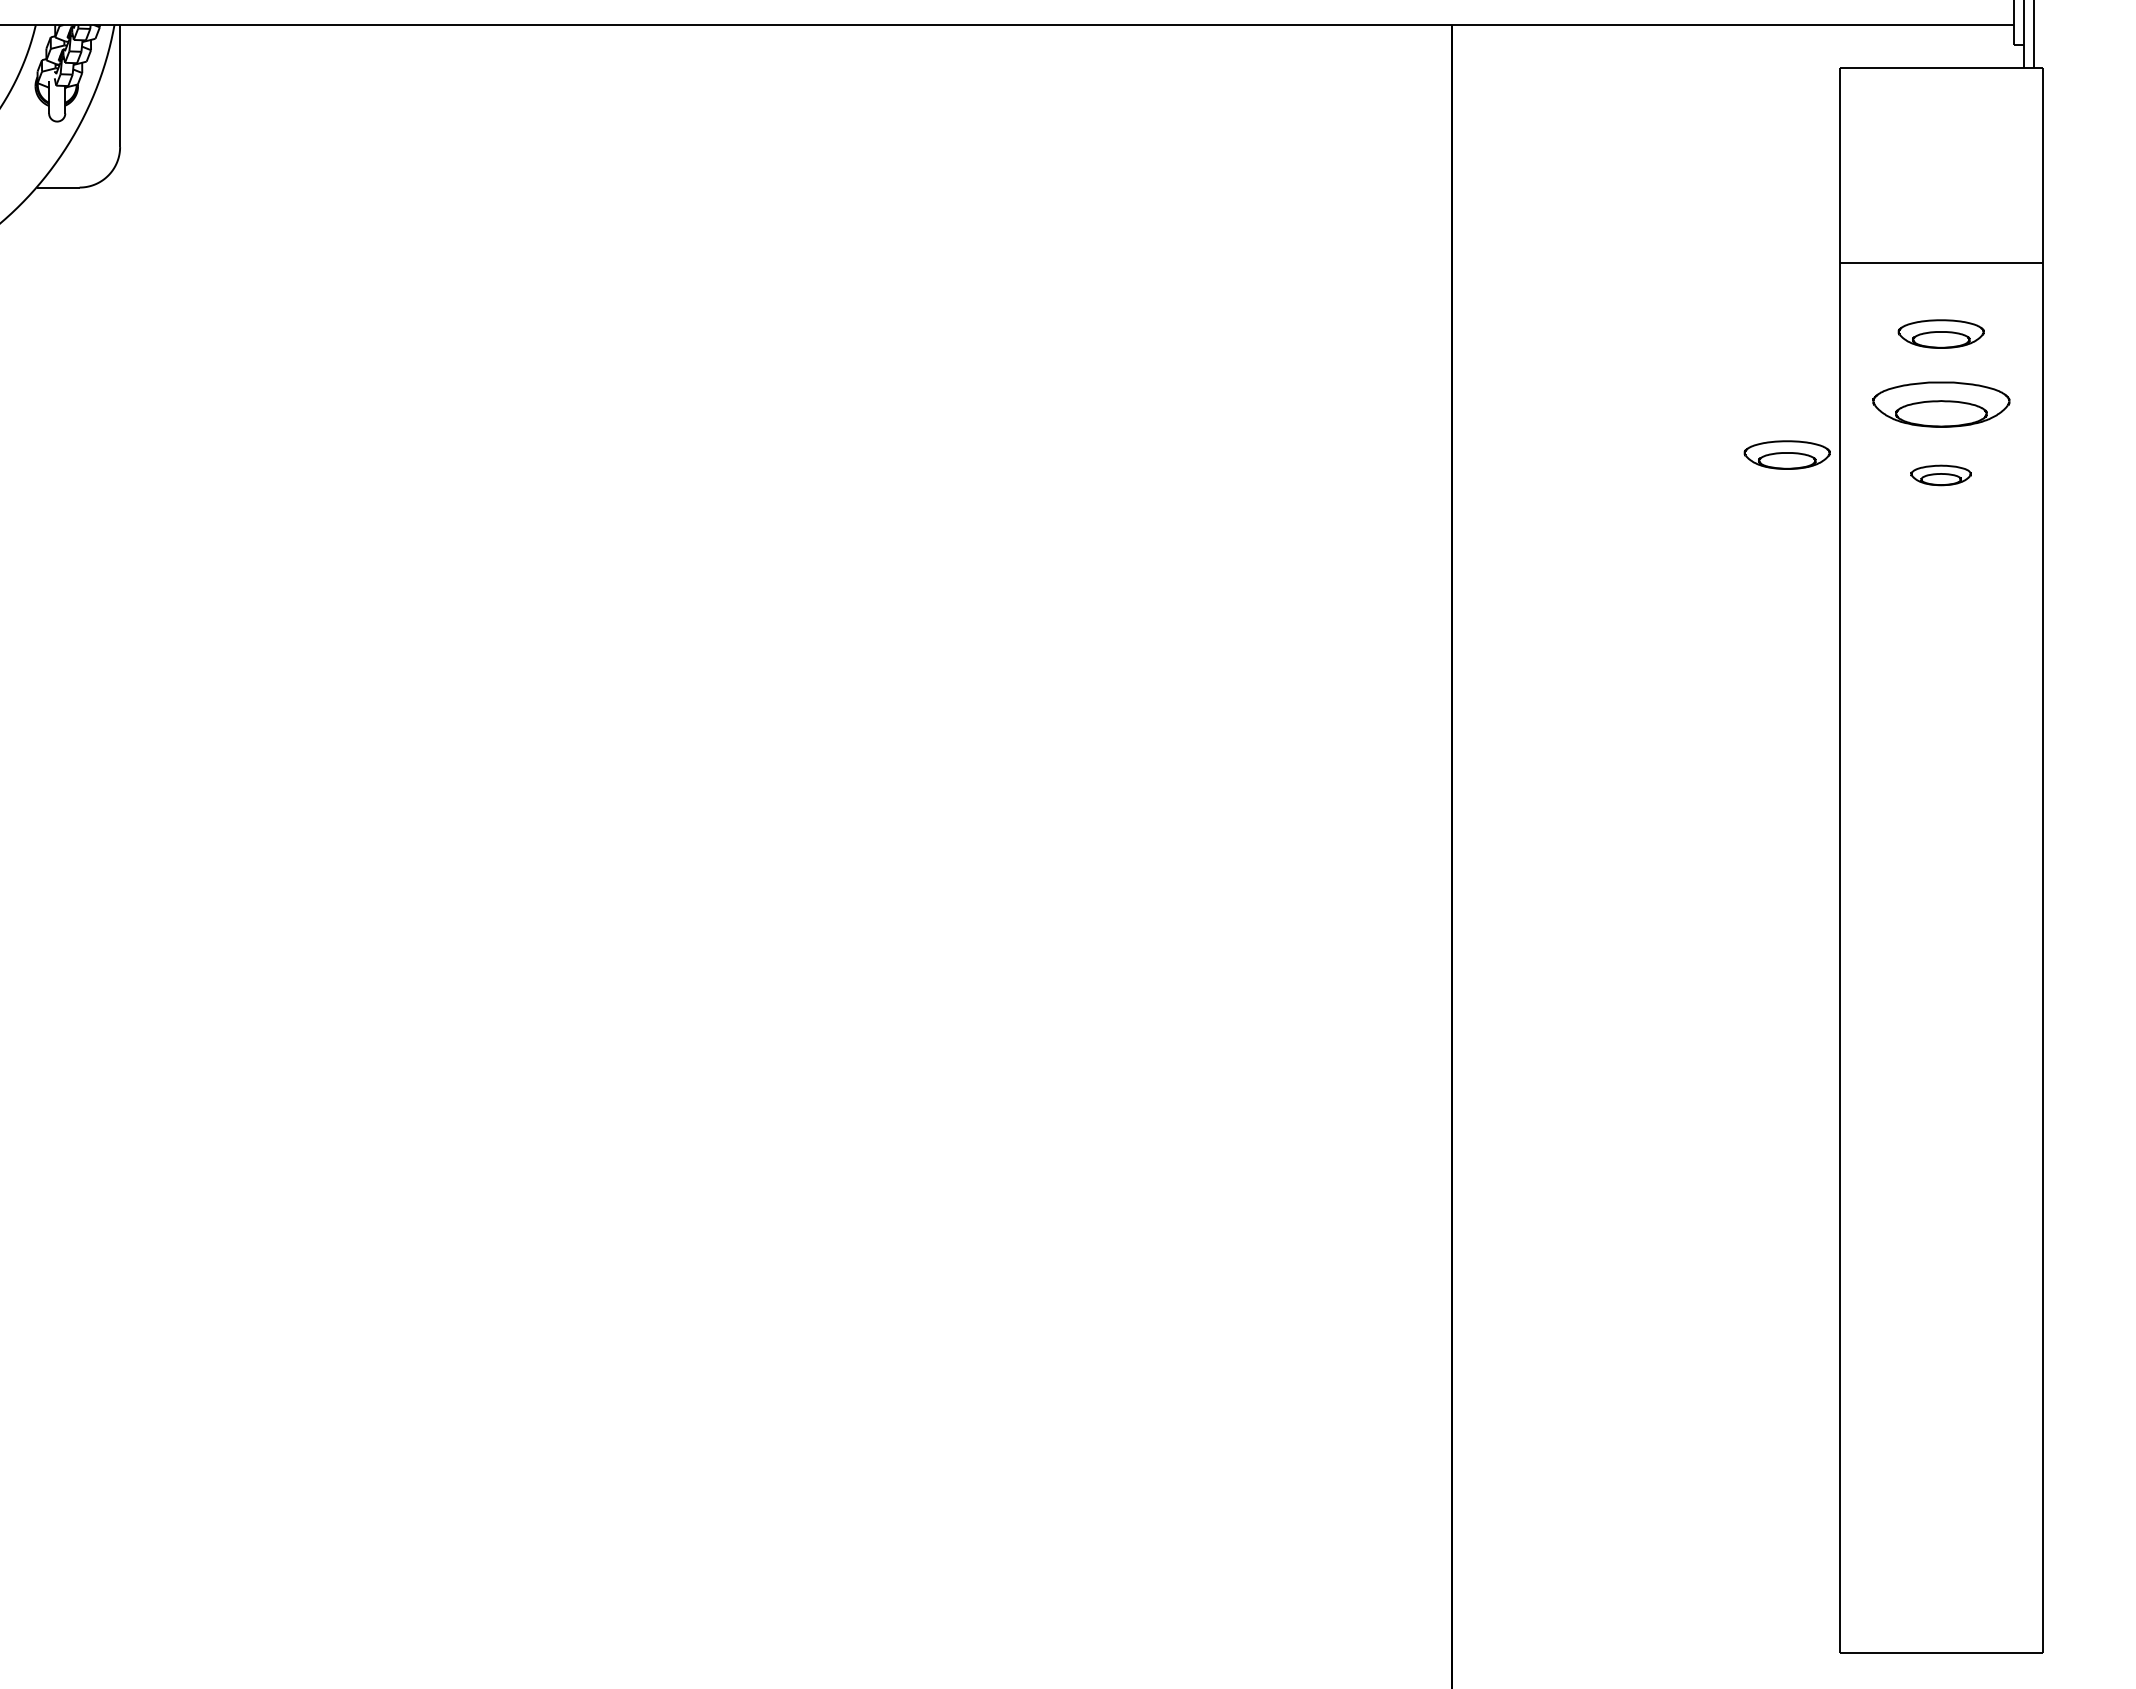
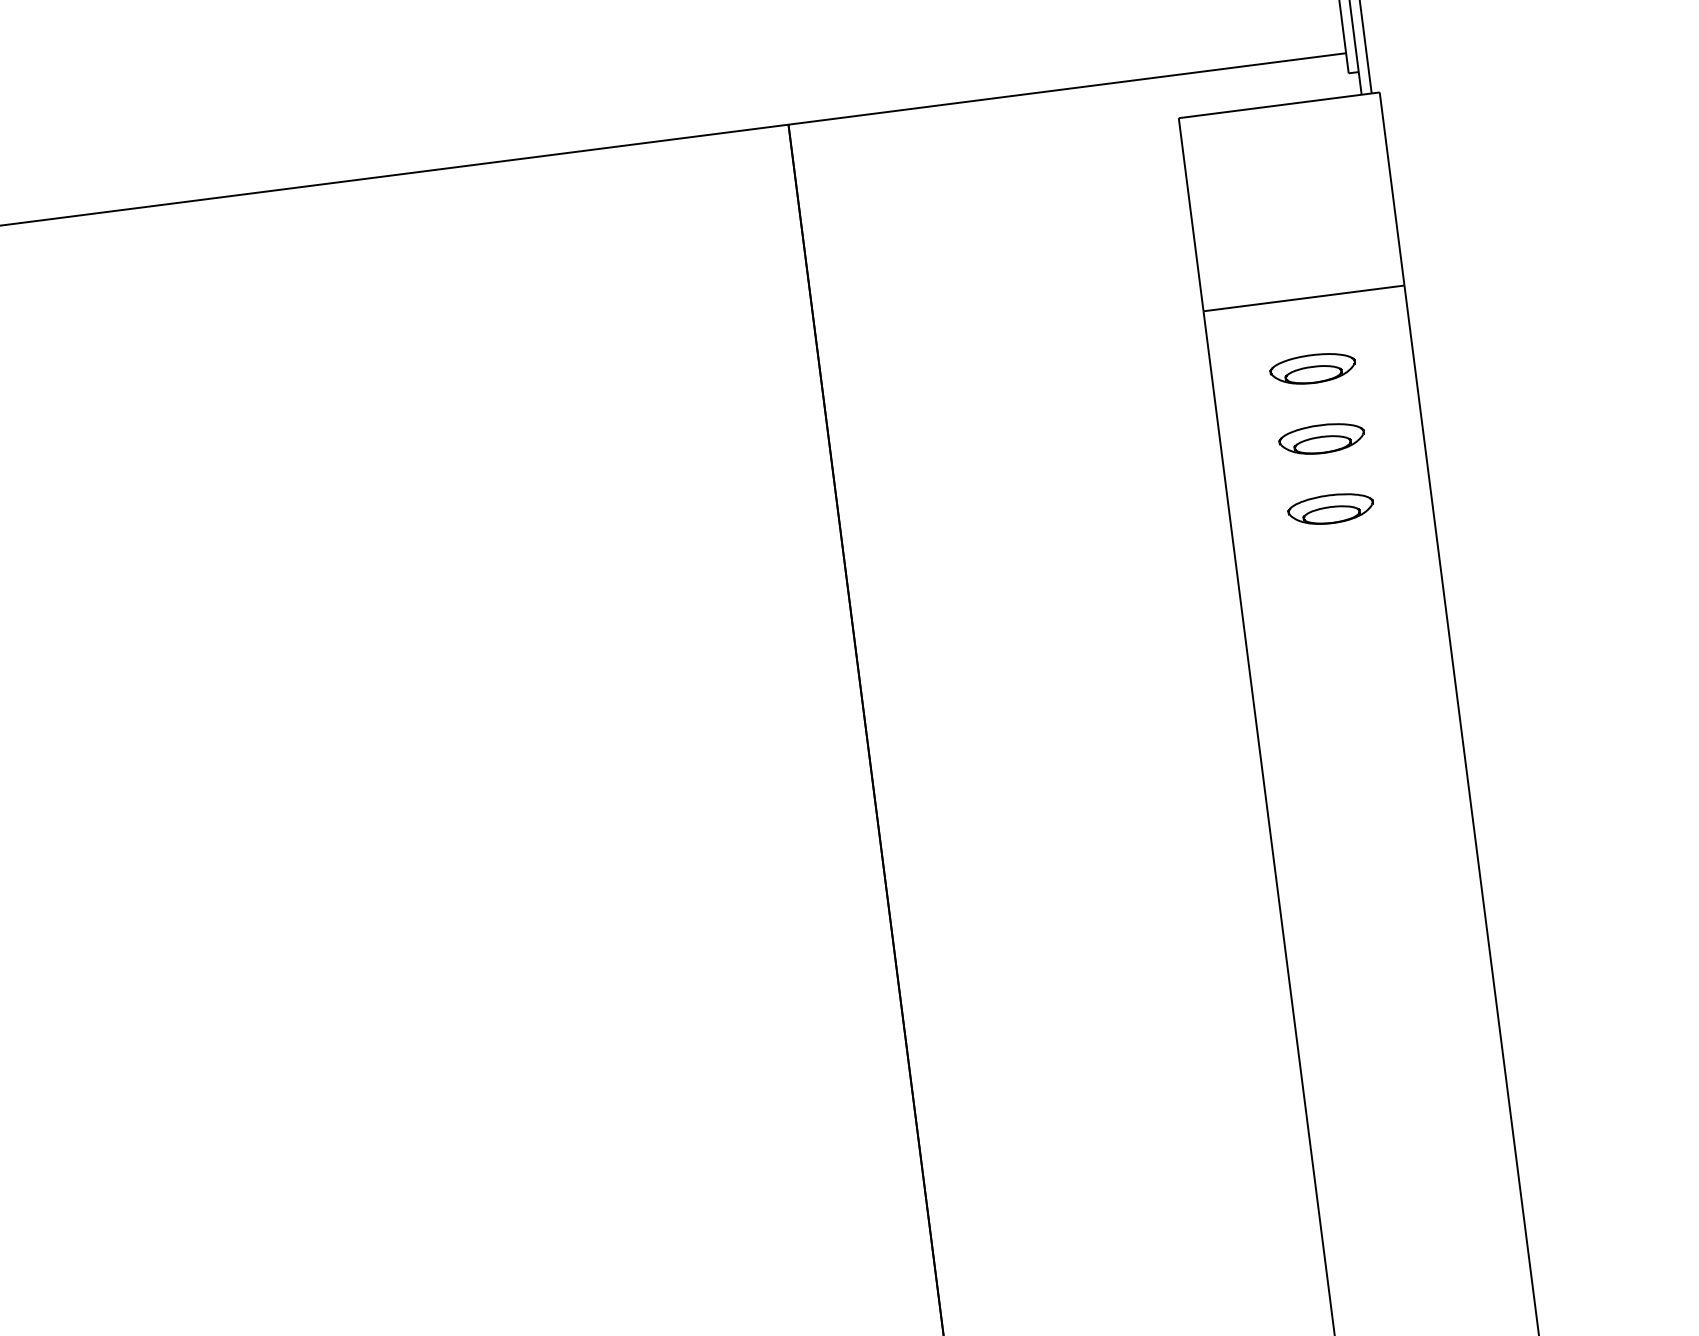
part: (1940, 404) -> (1321, 438), size x0.62
part: (1786, 454) -> (1174, 508), removed
part: (1940, 475) -> (1330, 509), size x1.43

